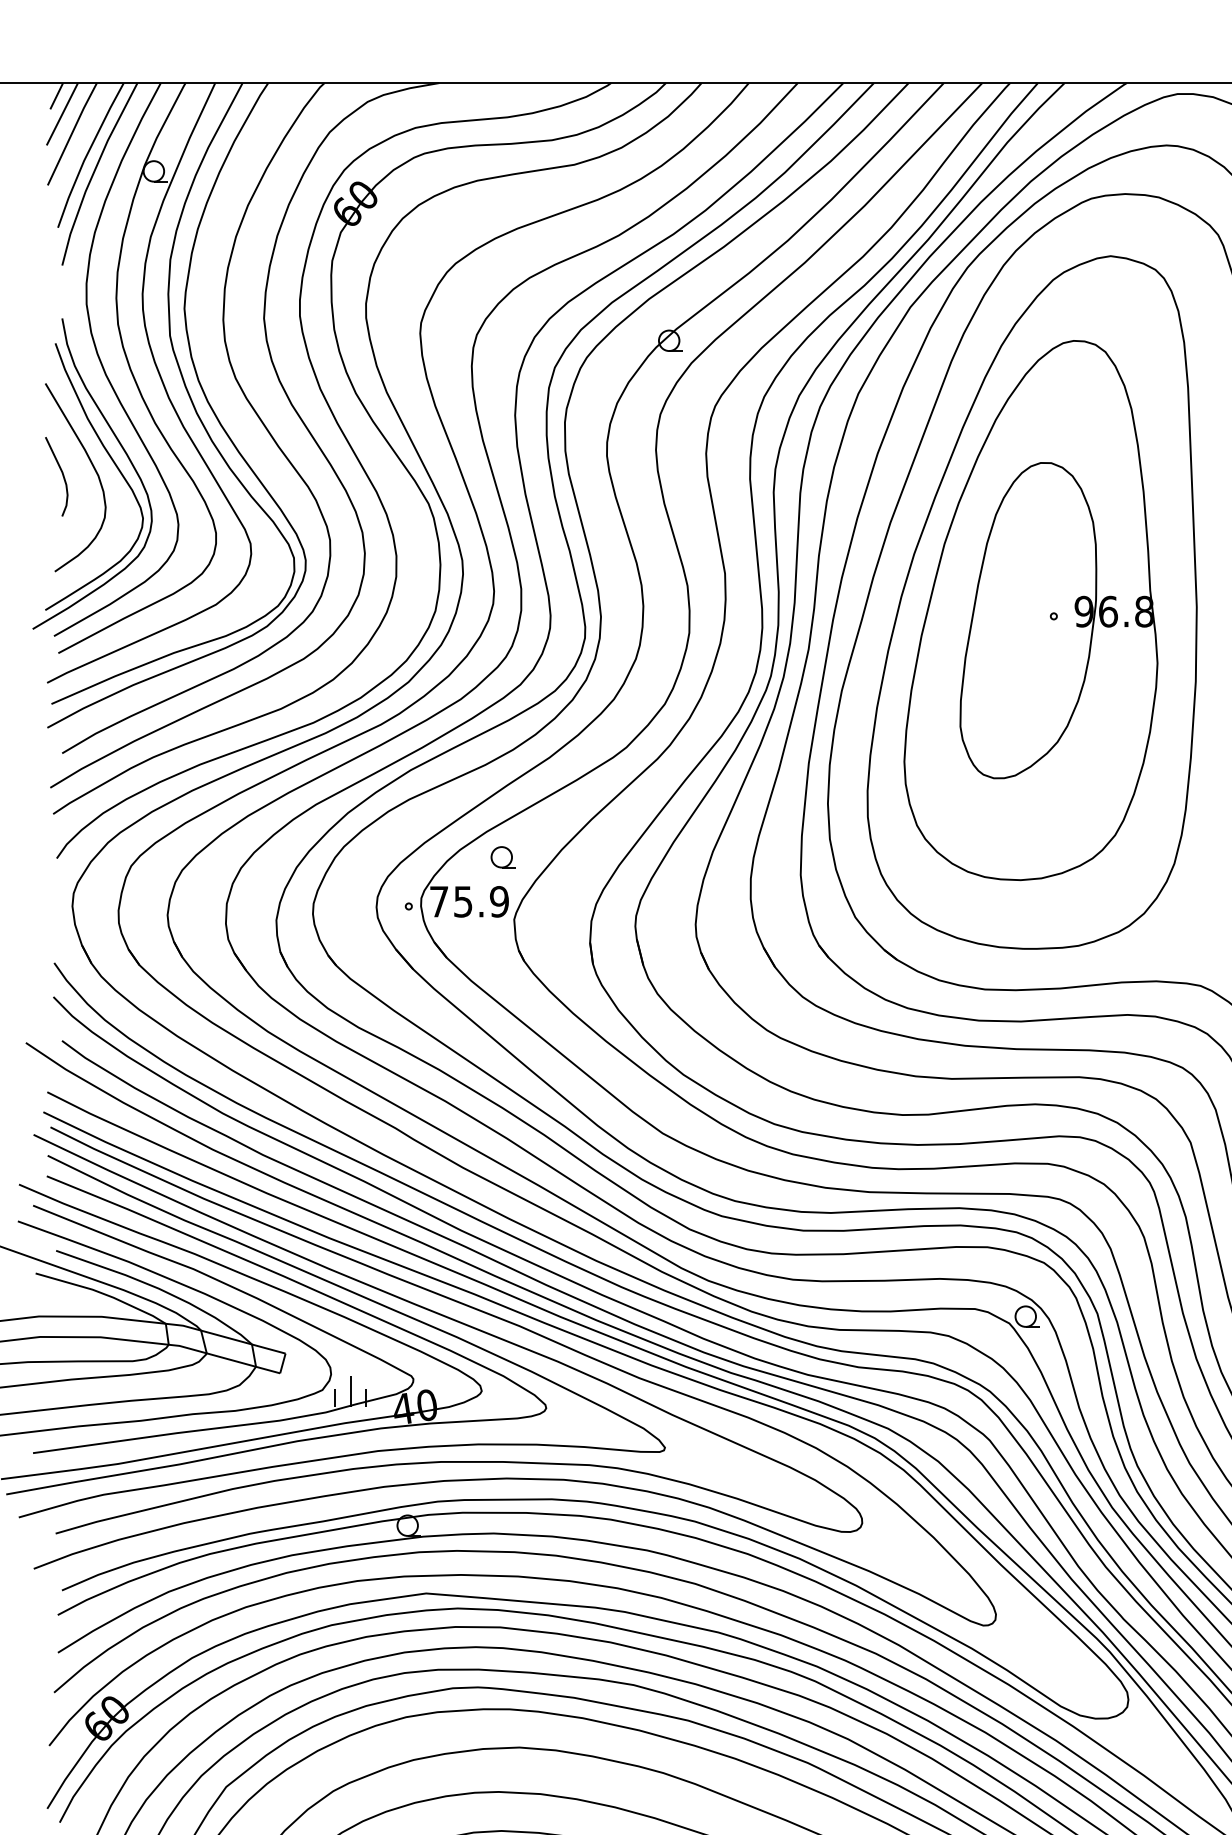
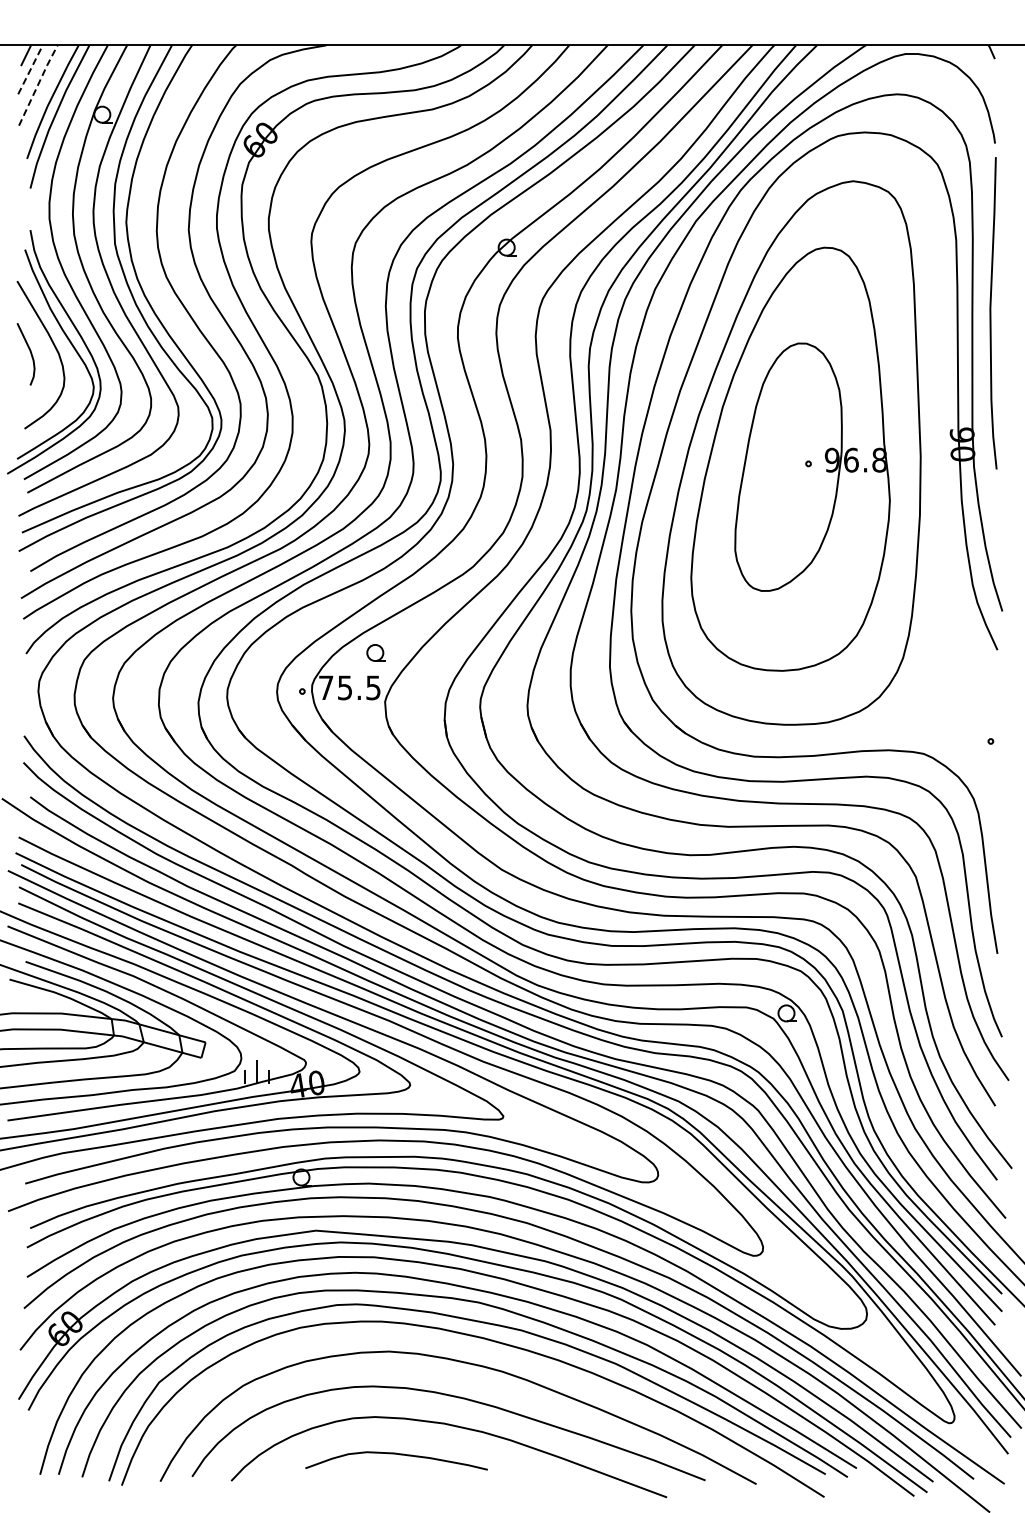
line: (62, 113) -> (30, 69), solid -> dashed
line: (72, 132) -> (38, 84), solid -> dashed
text: (499, 901) -> (373, 687), 75.9 -> 75.5

